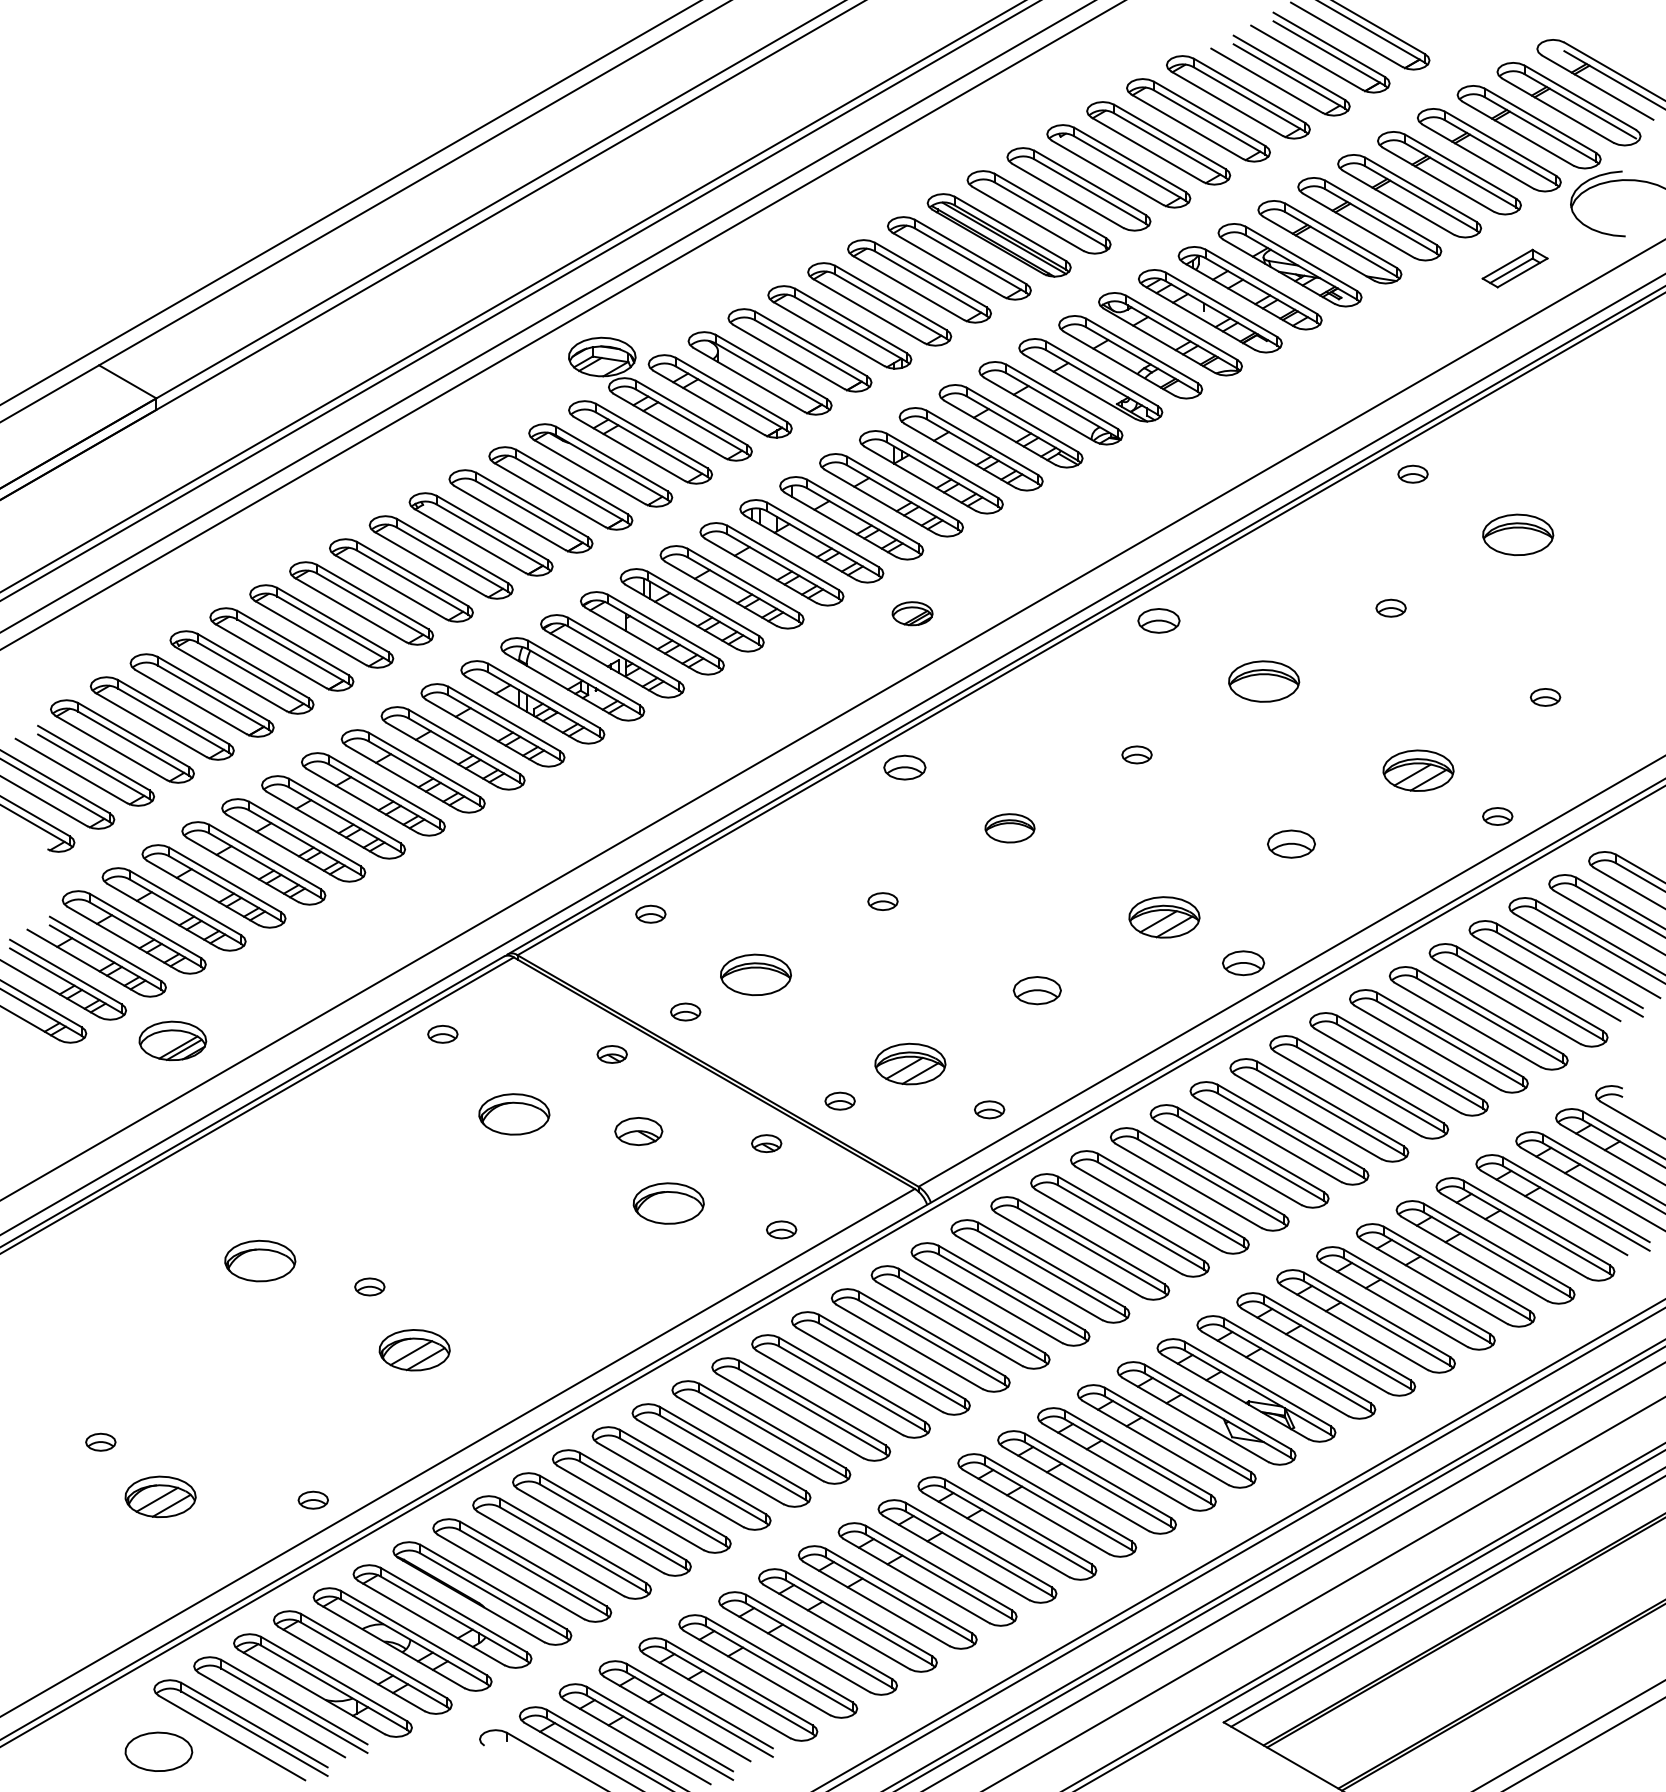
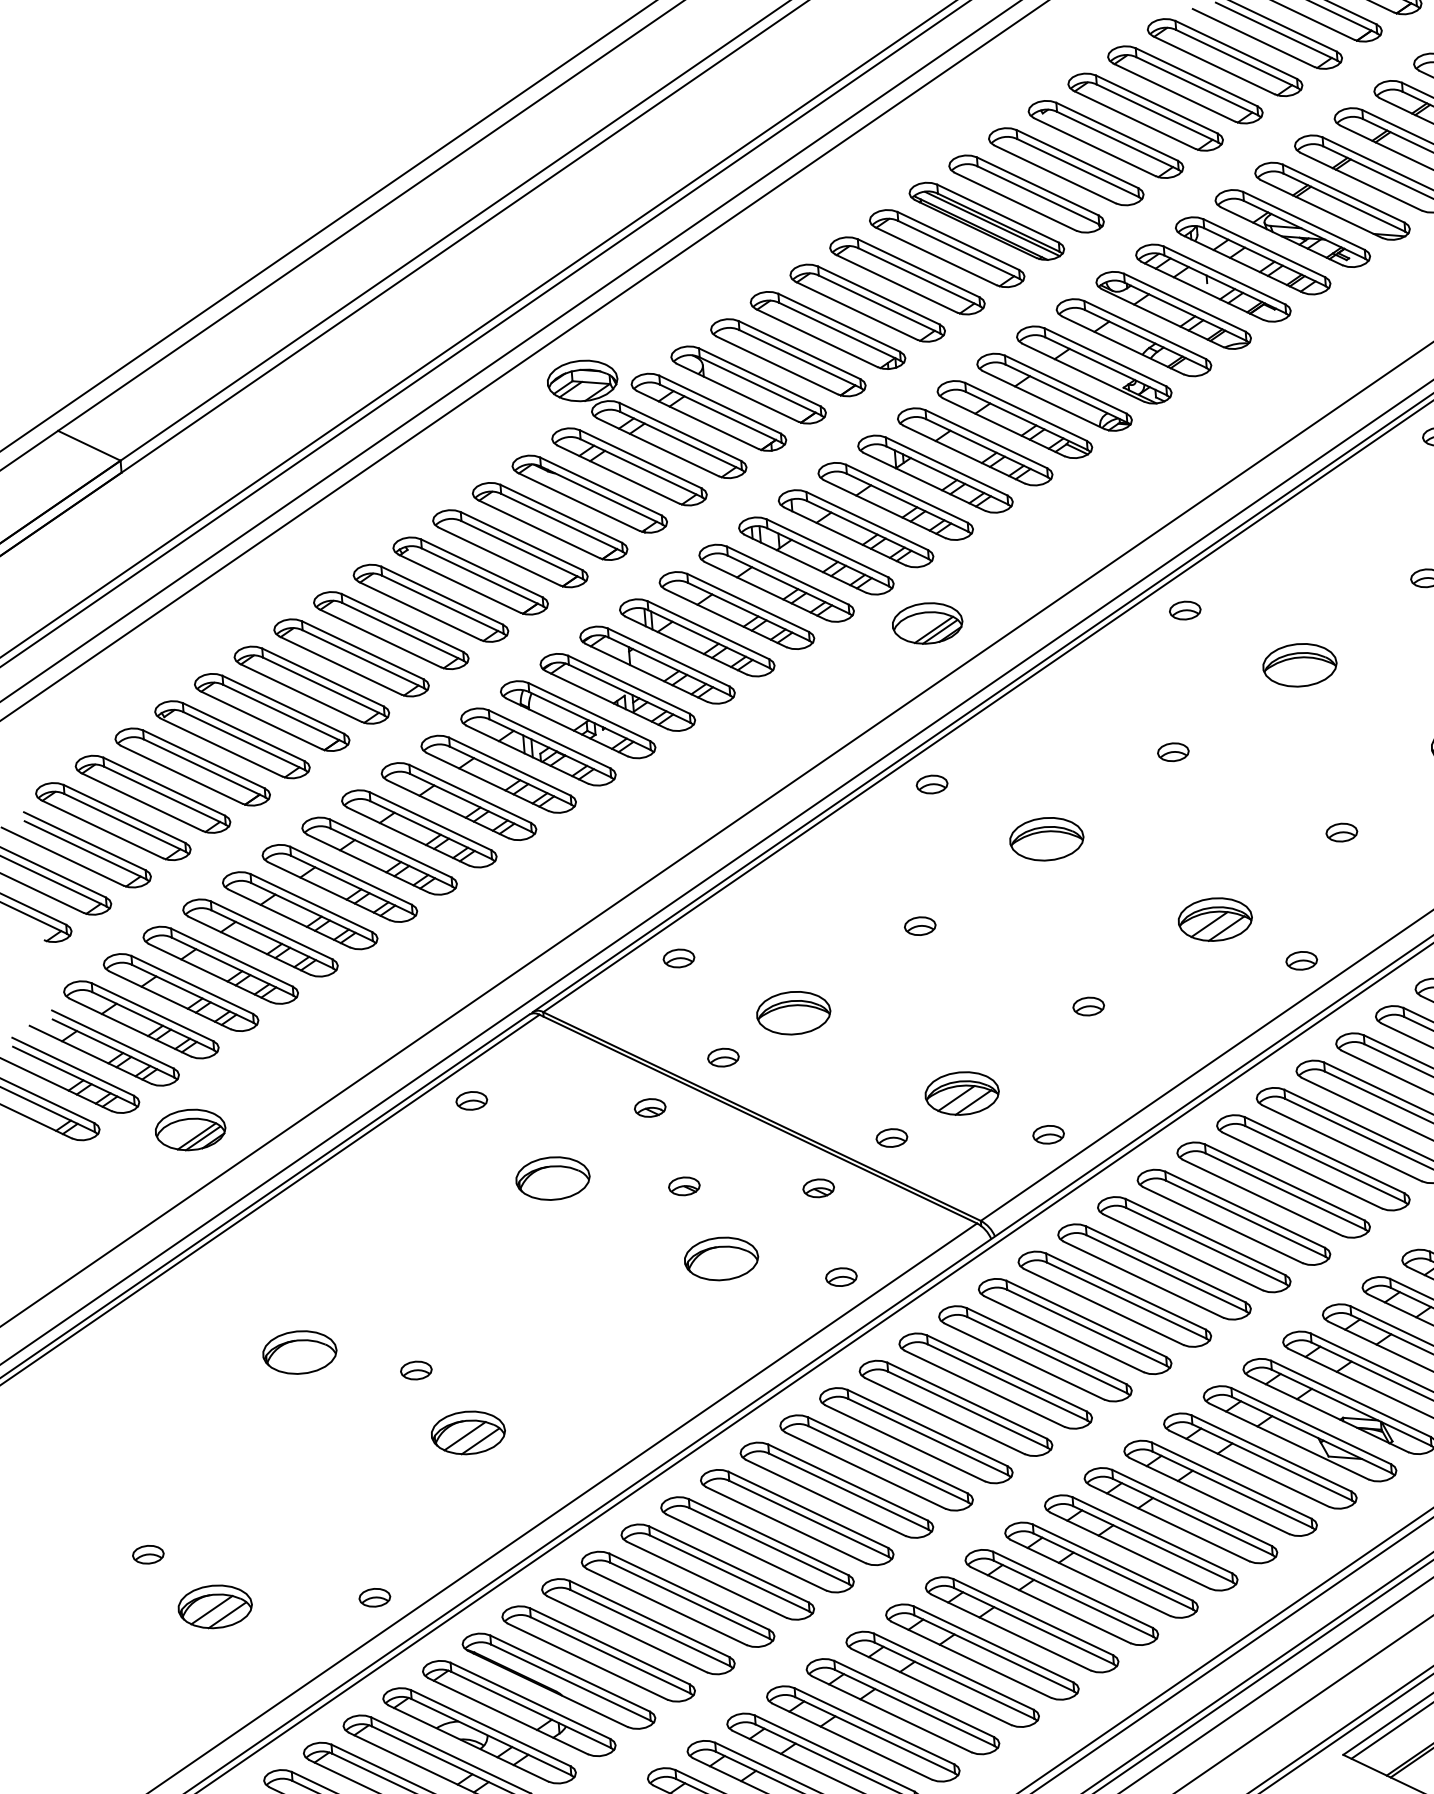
part: (912, 613) -> (927, 623), size x1.67
part: (1158, 620) -> (1184, 610), size x0.71
part: (904, 767) -> (931, 784), size x0.71
part: (1009, 828) -> (1046, 839), size x1.43
part: (1291, 843) -> (1341, 831), size x0.62
part: (1243, 962) -> (1301, 960), size x0.71
part: (1037, 990) -> (1088, 1006), size x0.62
part: (638, 1131) -> (683, 1186), size x0.62

